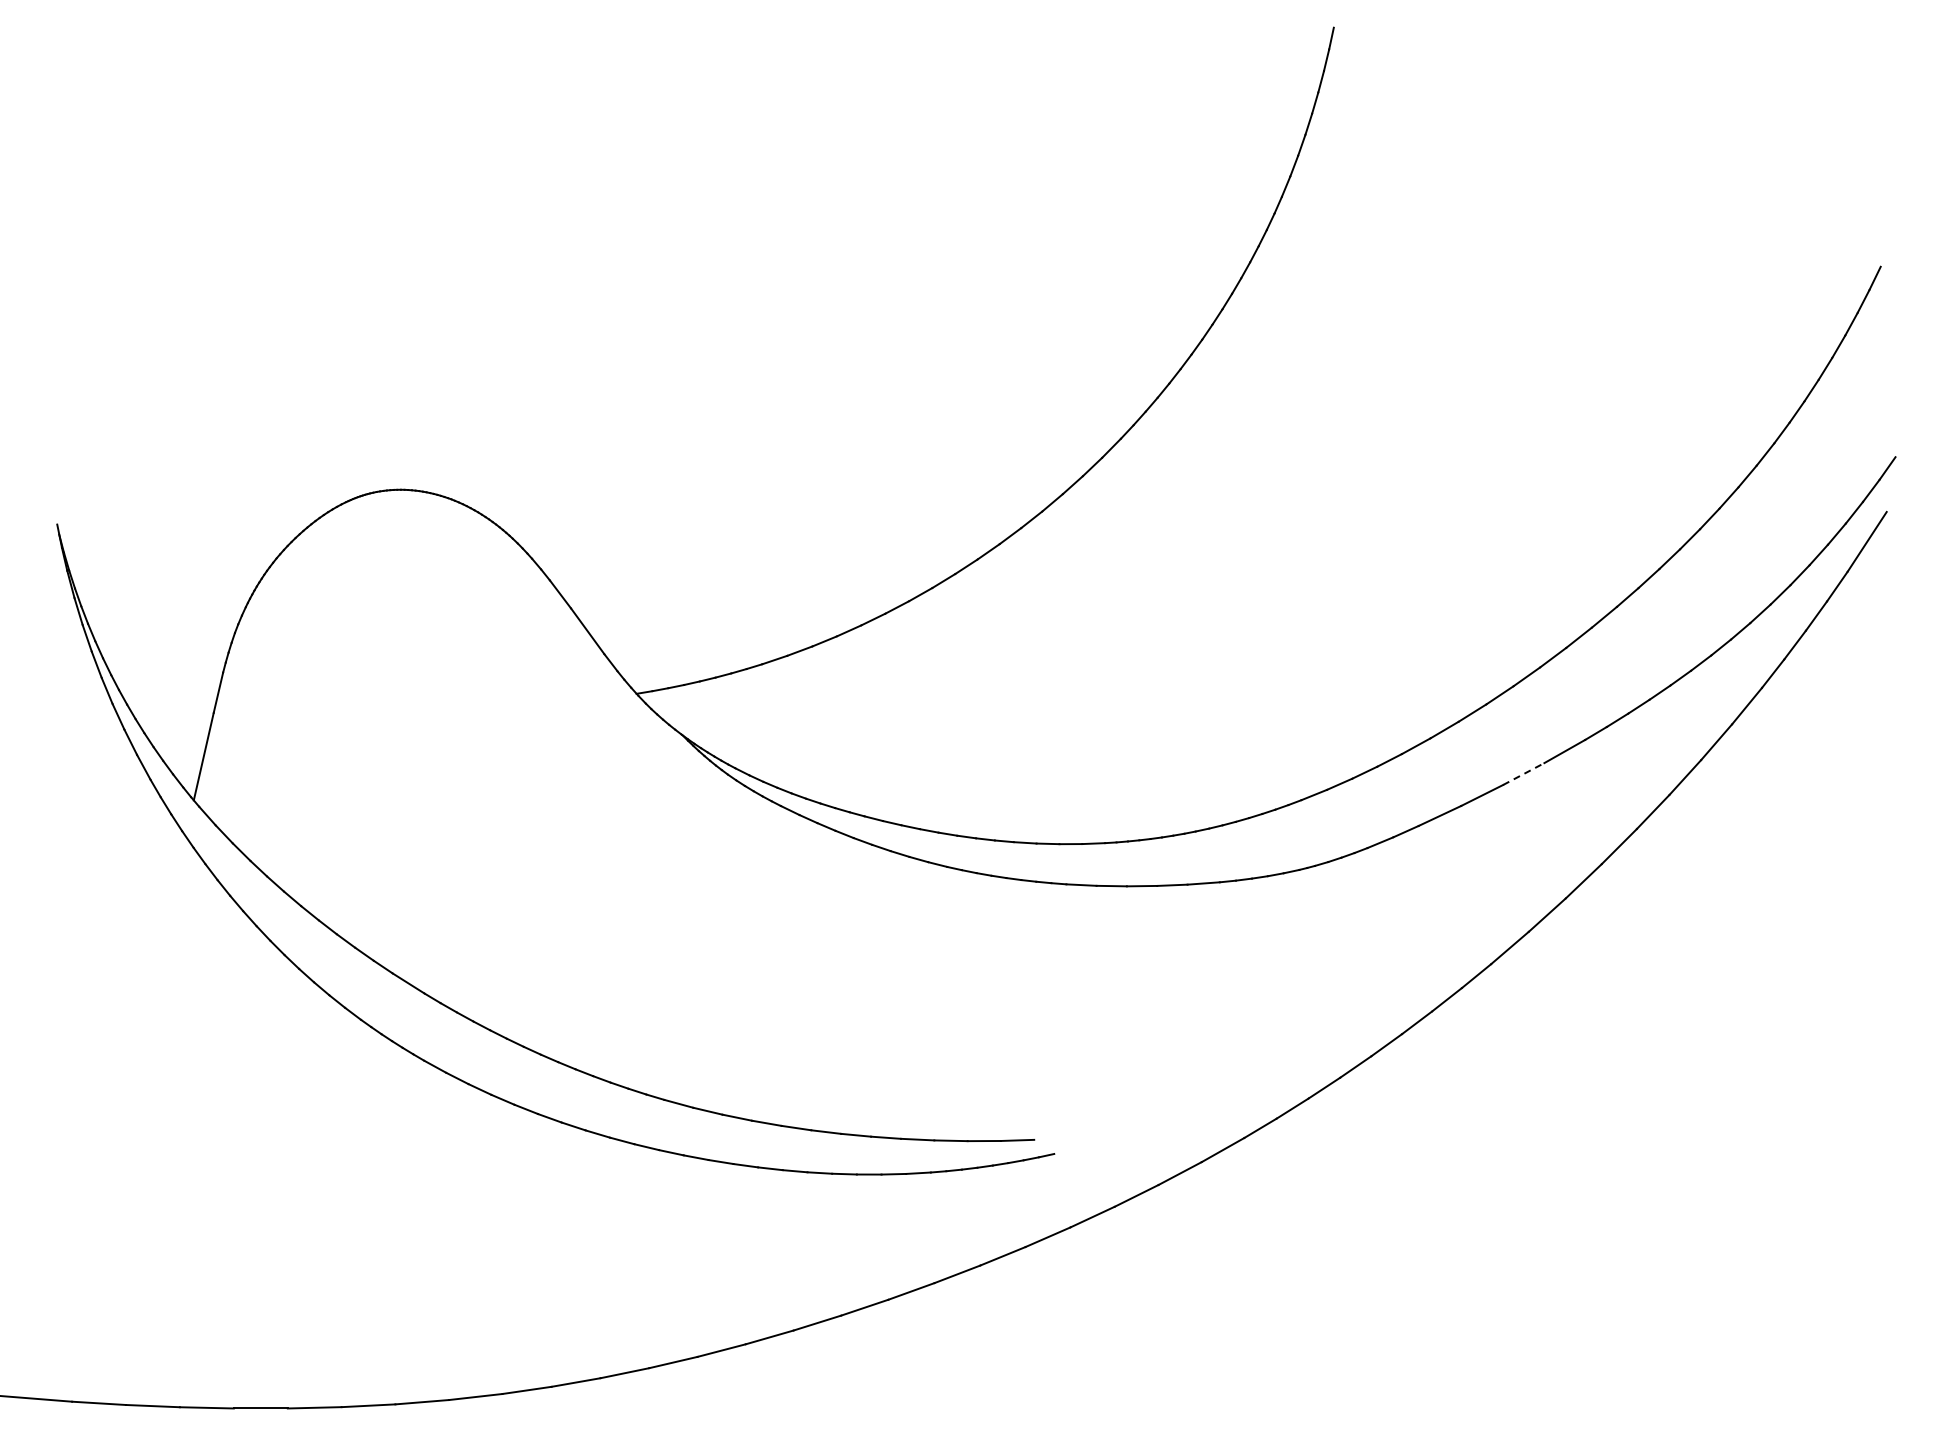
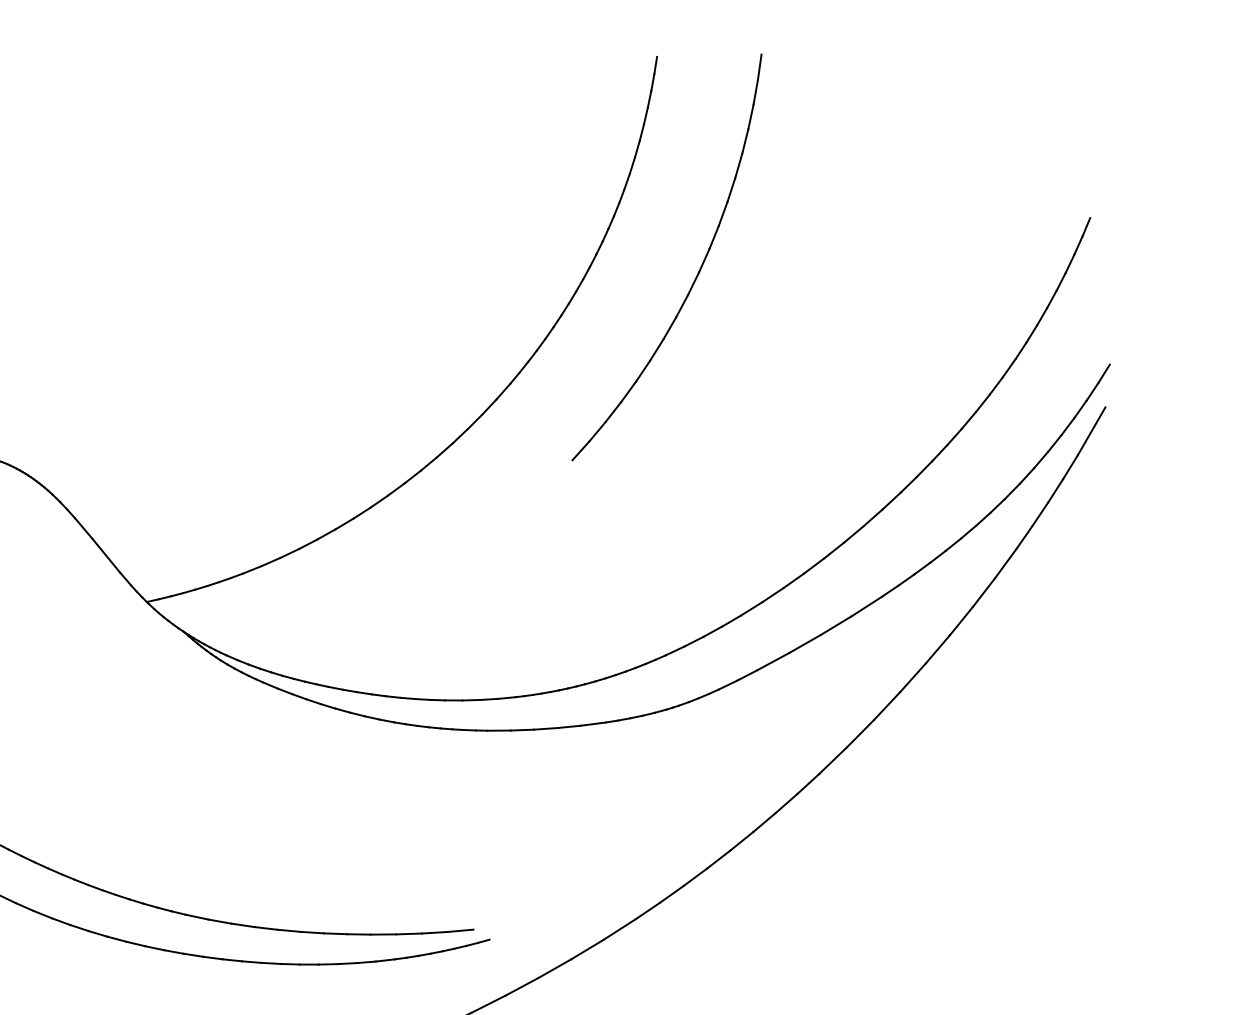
part: (1371, 307) -> (698, 271), added
line: (1524, 773) -> (836, 625), dashed -> solid

